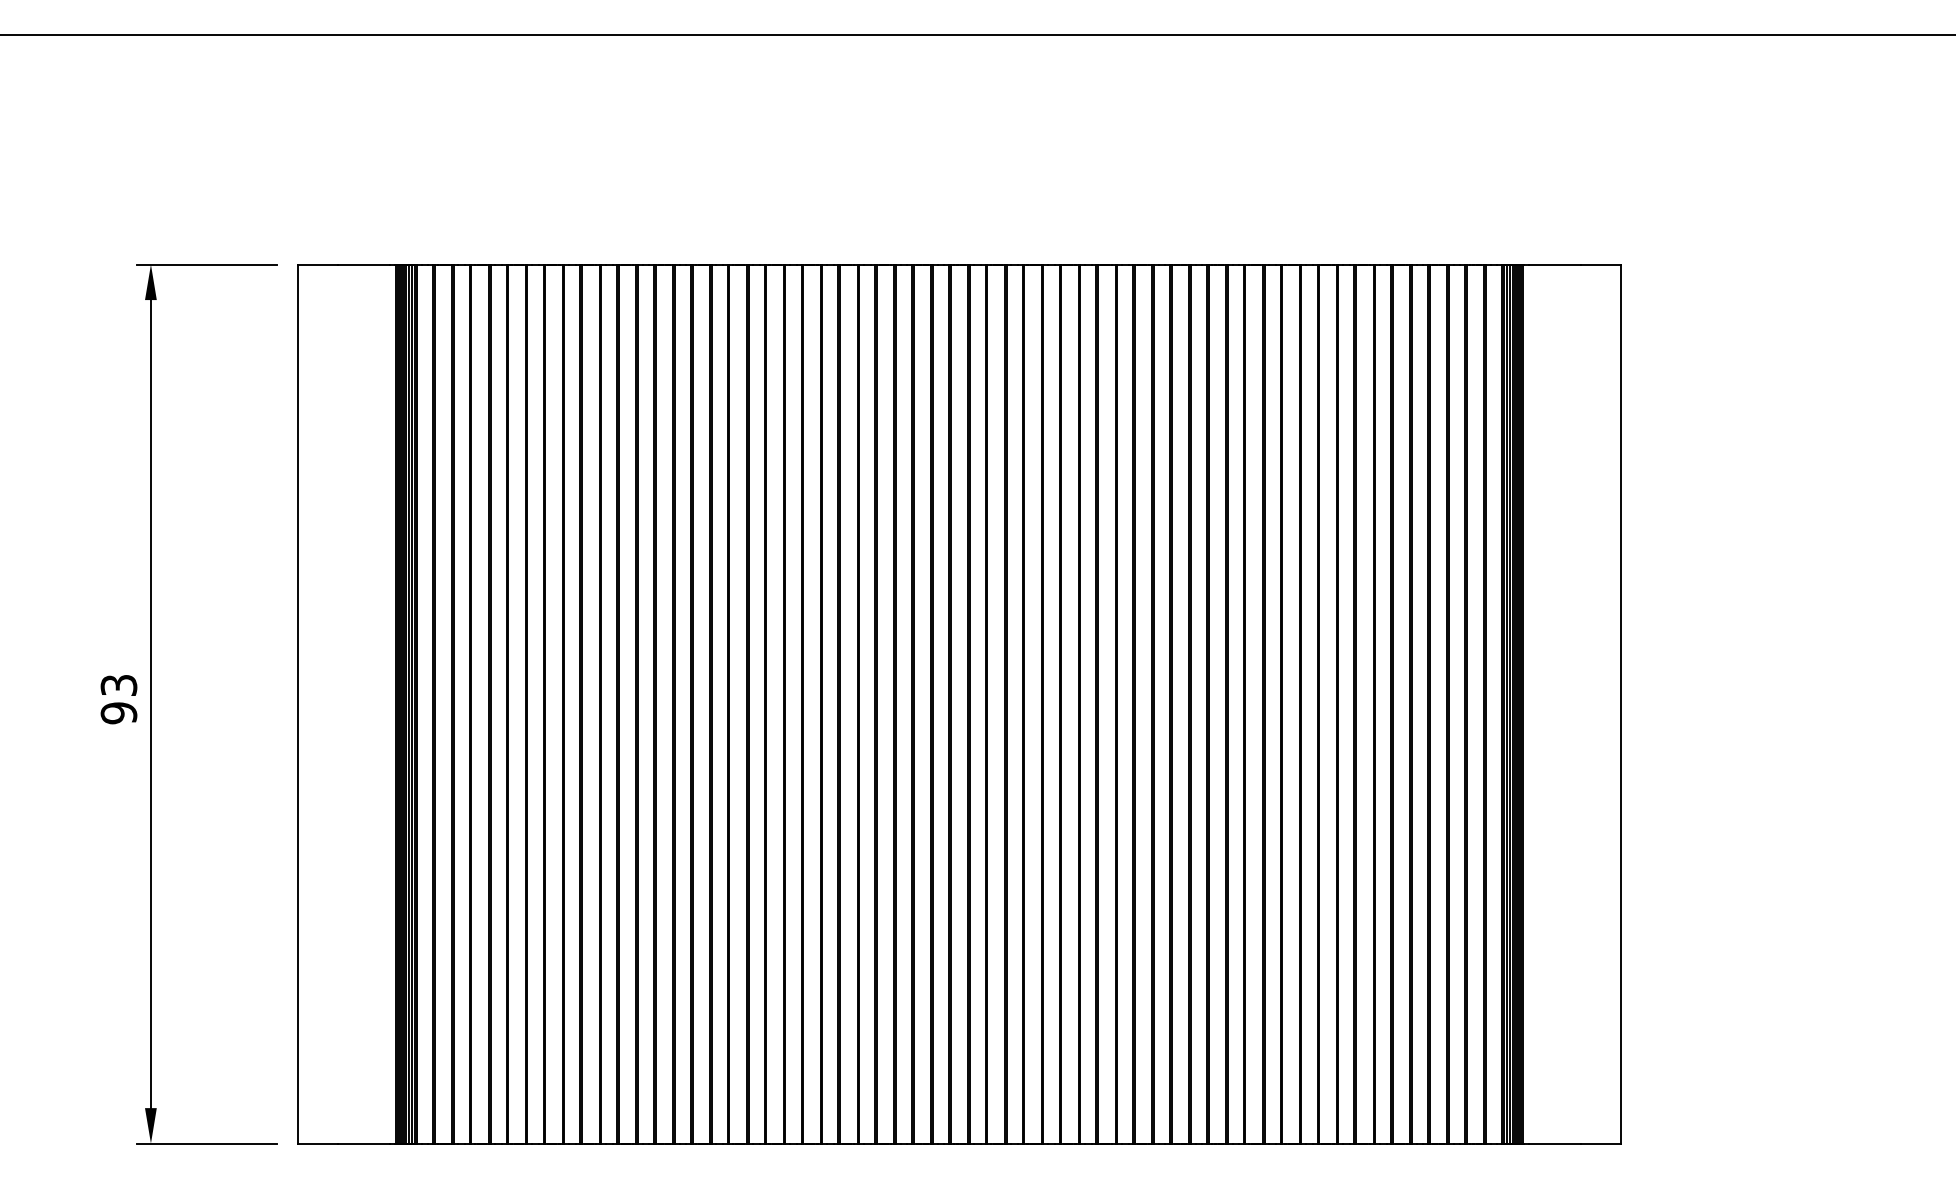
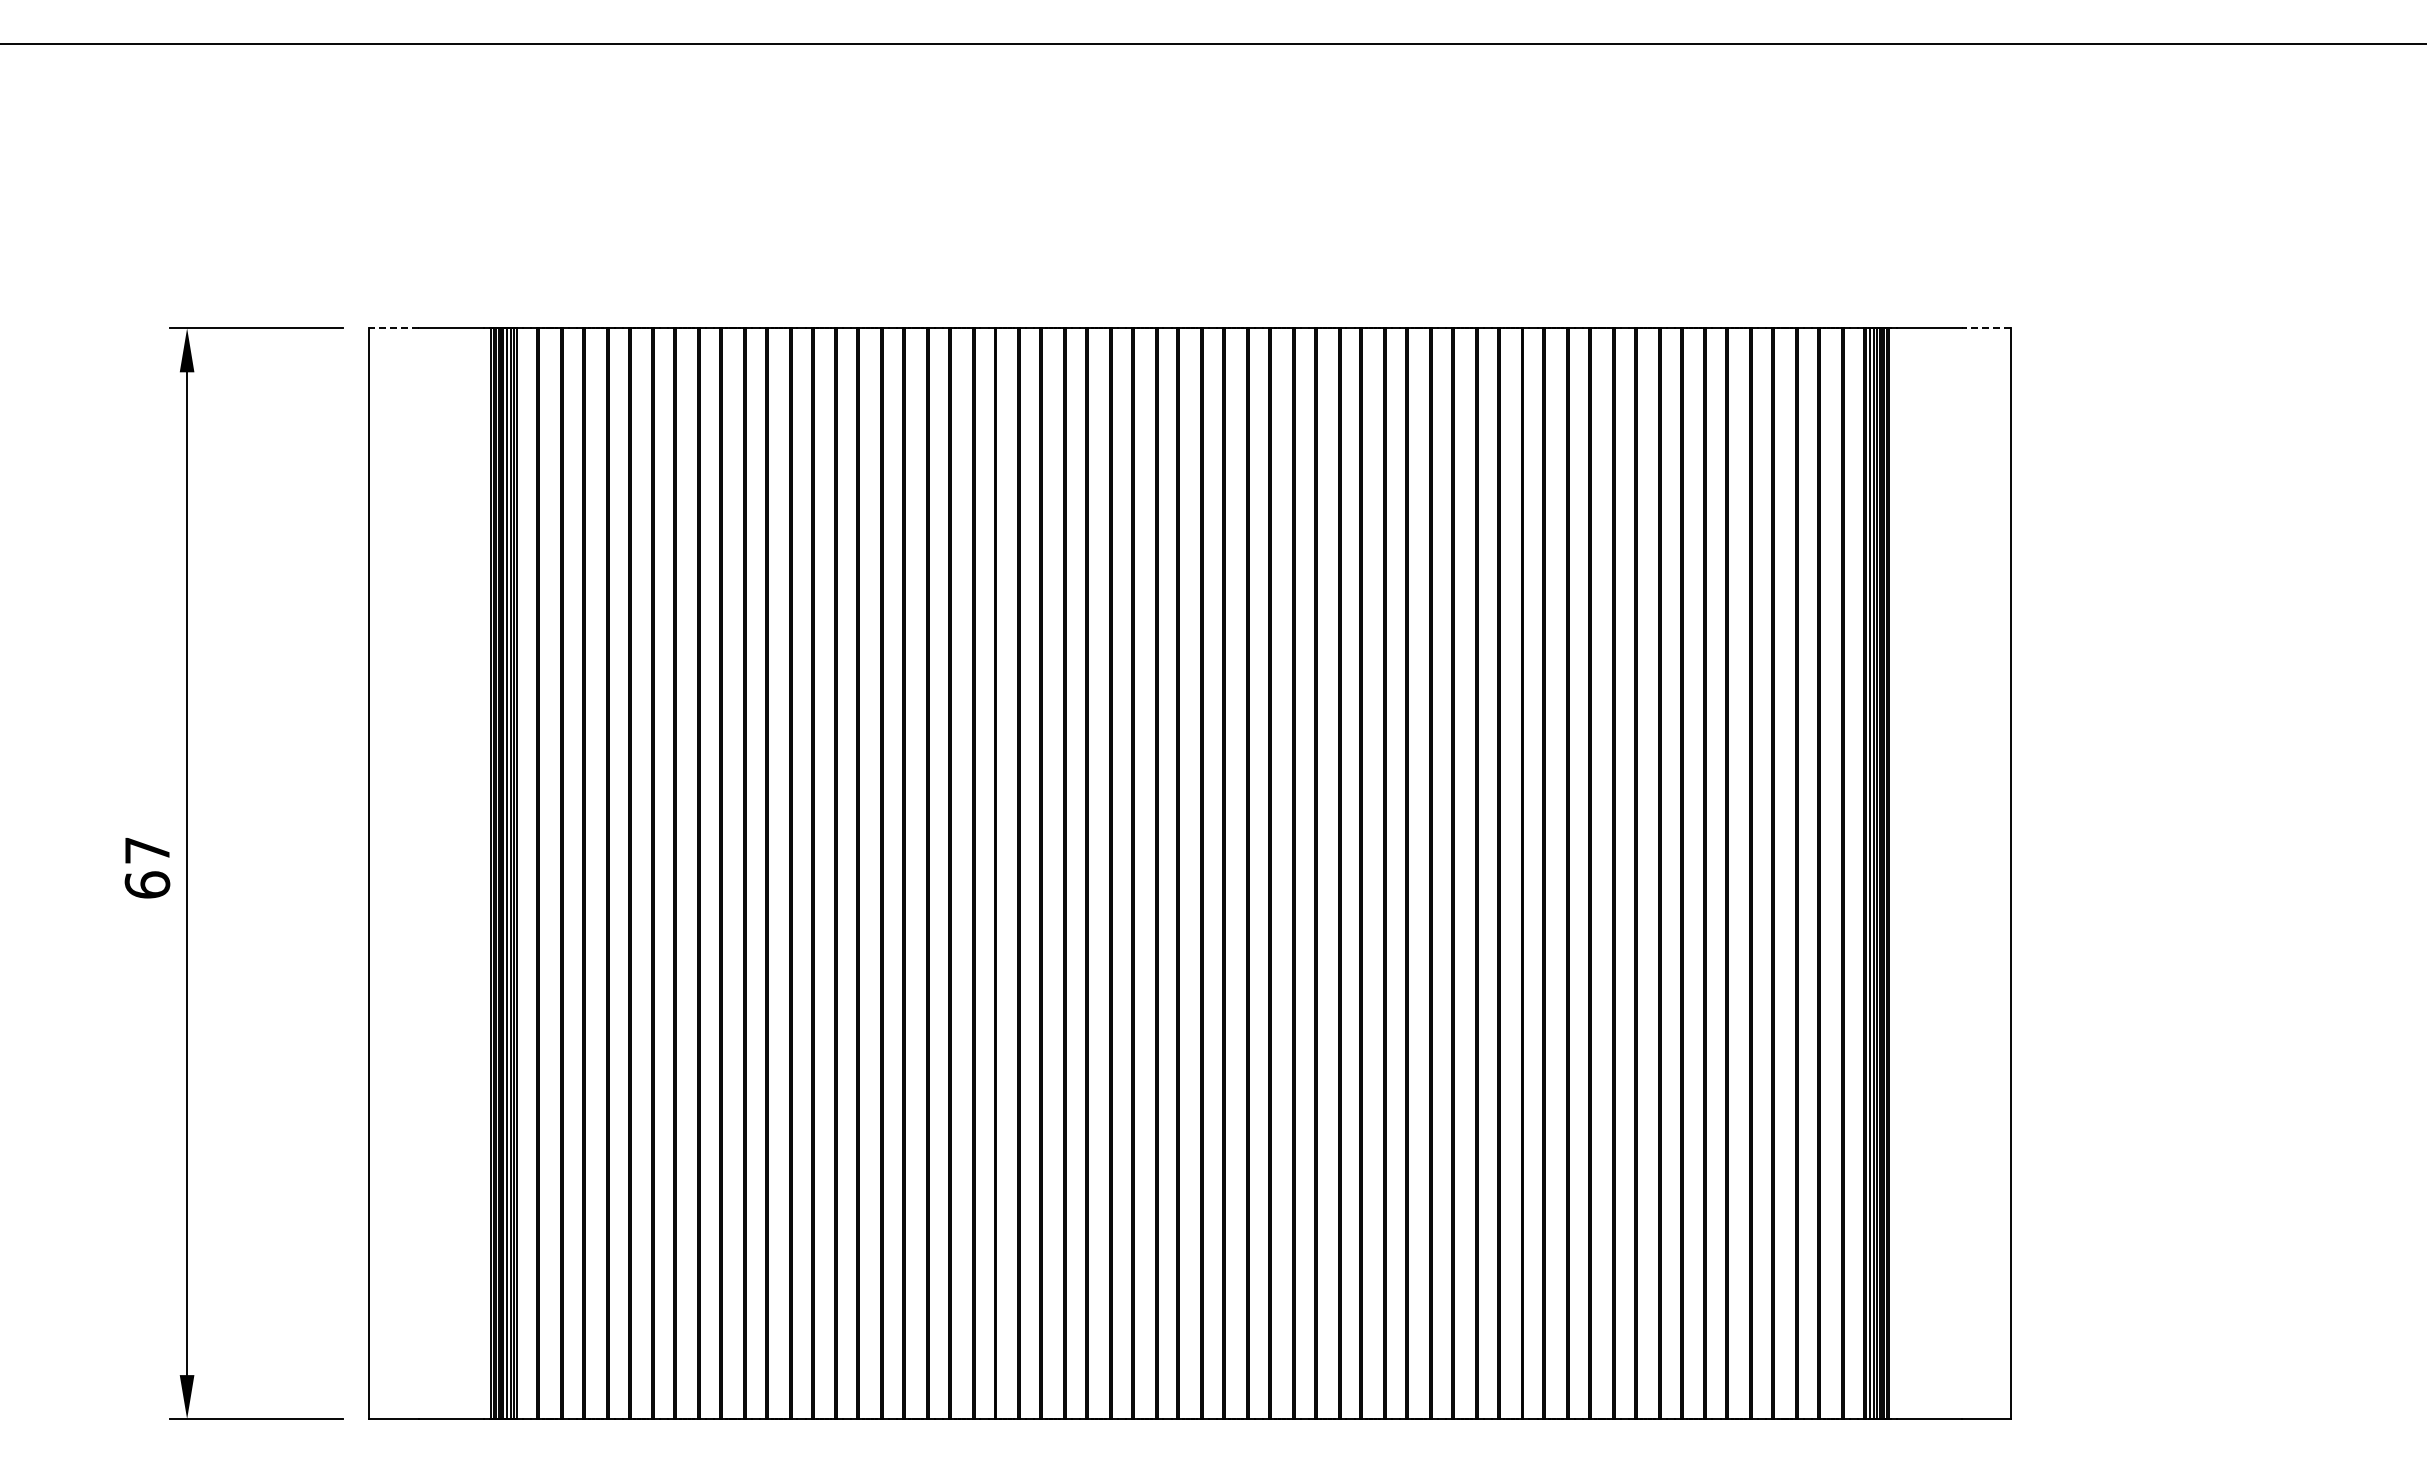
line: (318, 264) -> (394, 328), solid -> dashed
line: (1600, 264) -> (1986, 328), solid -> dashed
text: (119, 699) -> (147, 867), 93 -> 67

